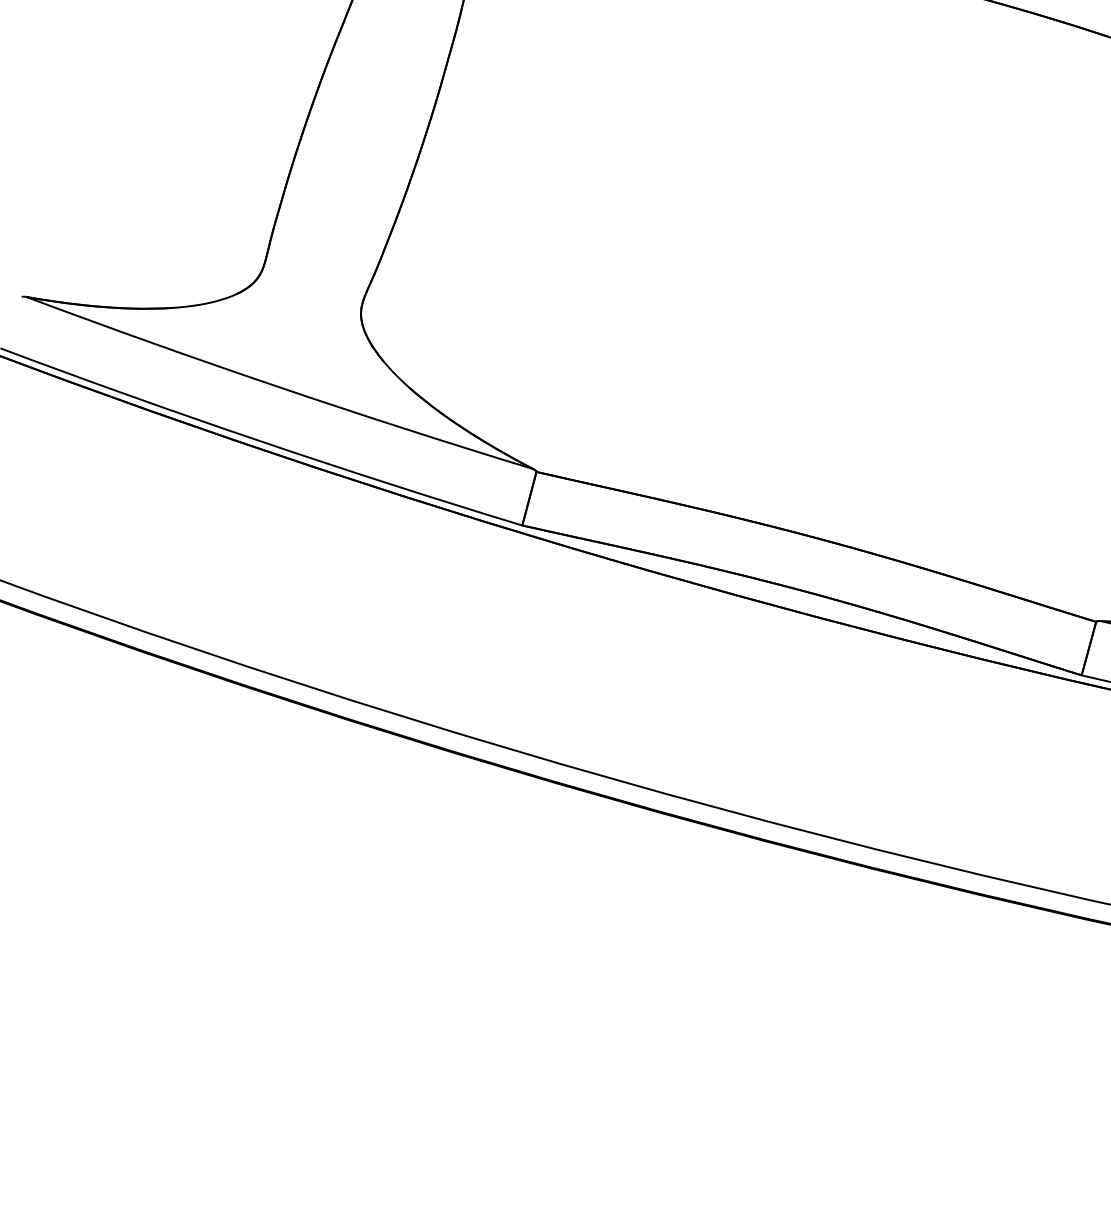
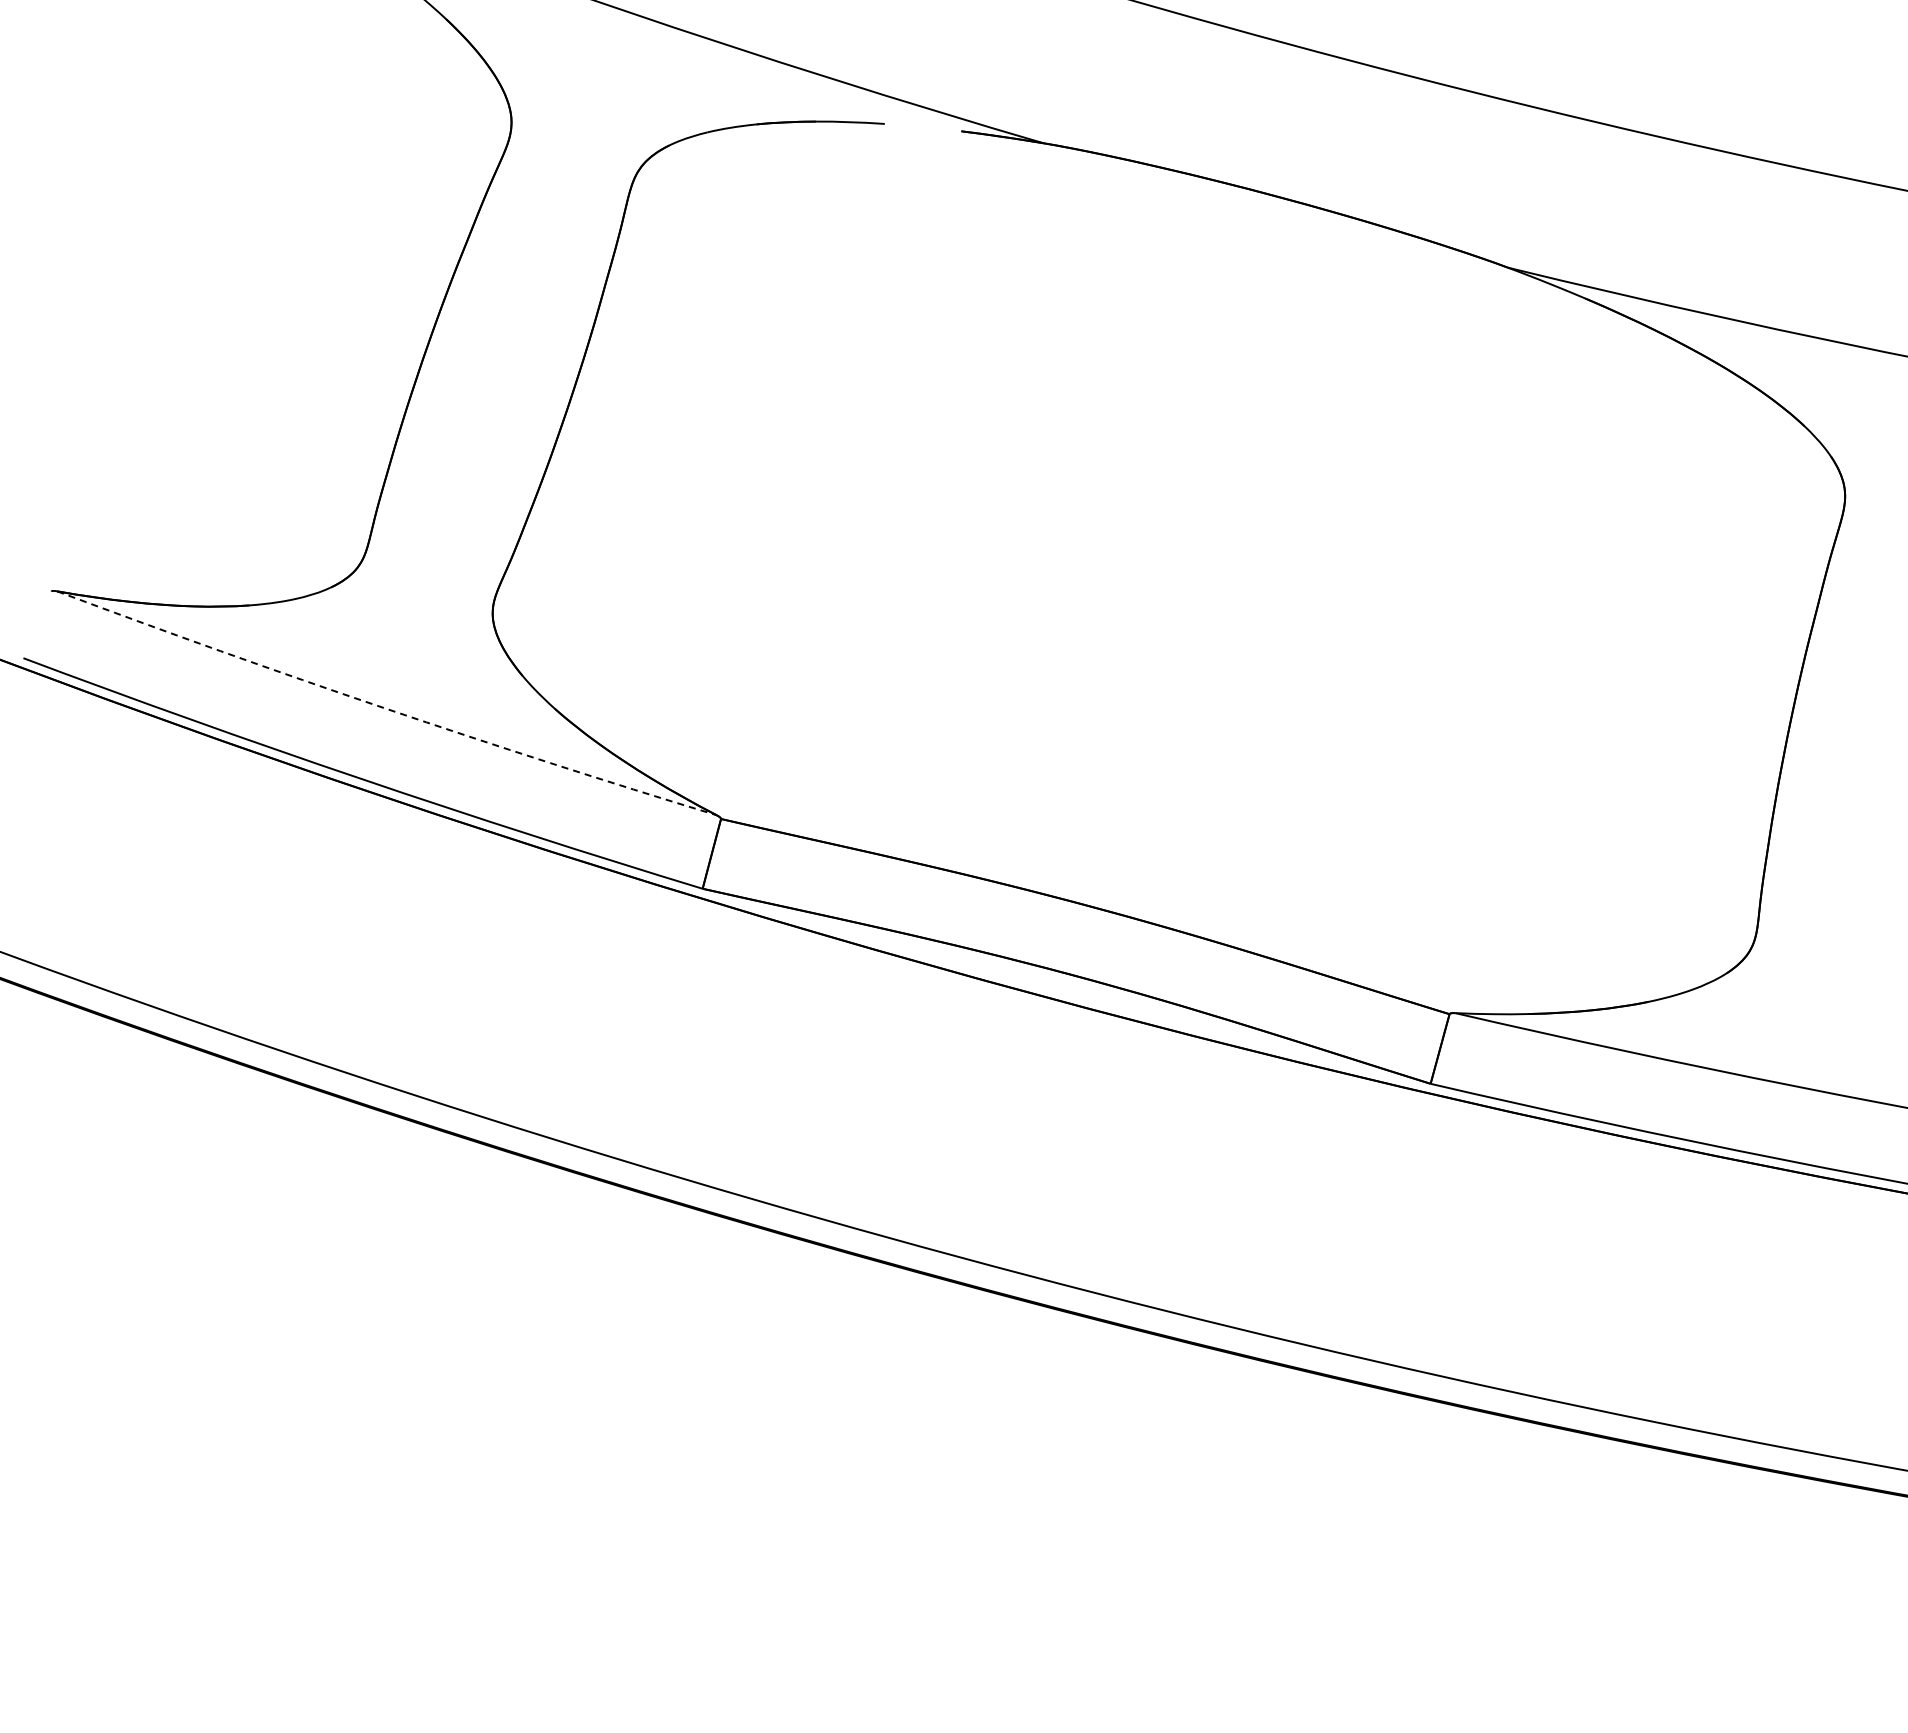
arc: (278, 387) -> (385, 708), solid -> dashed

